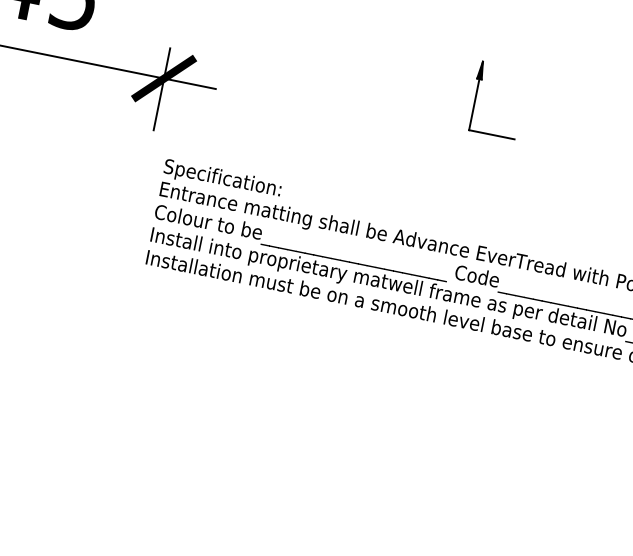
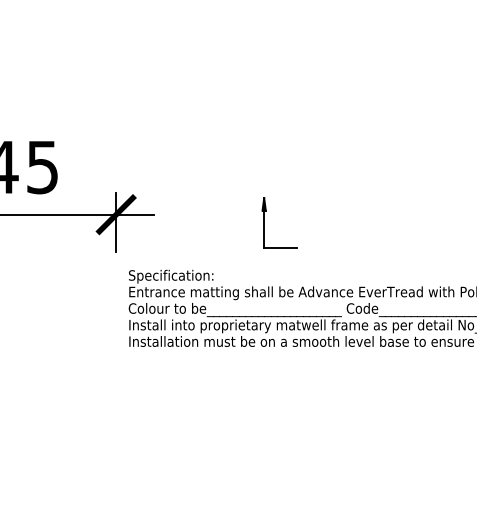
part: (476, 95) -> (264, 222), moved

